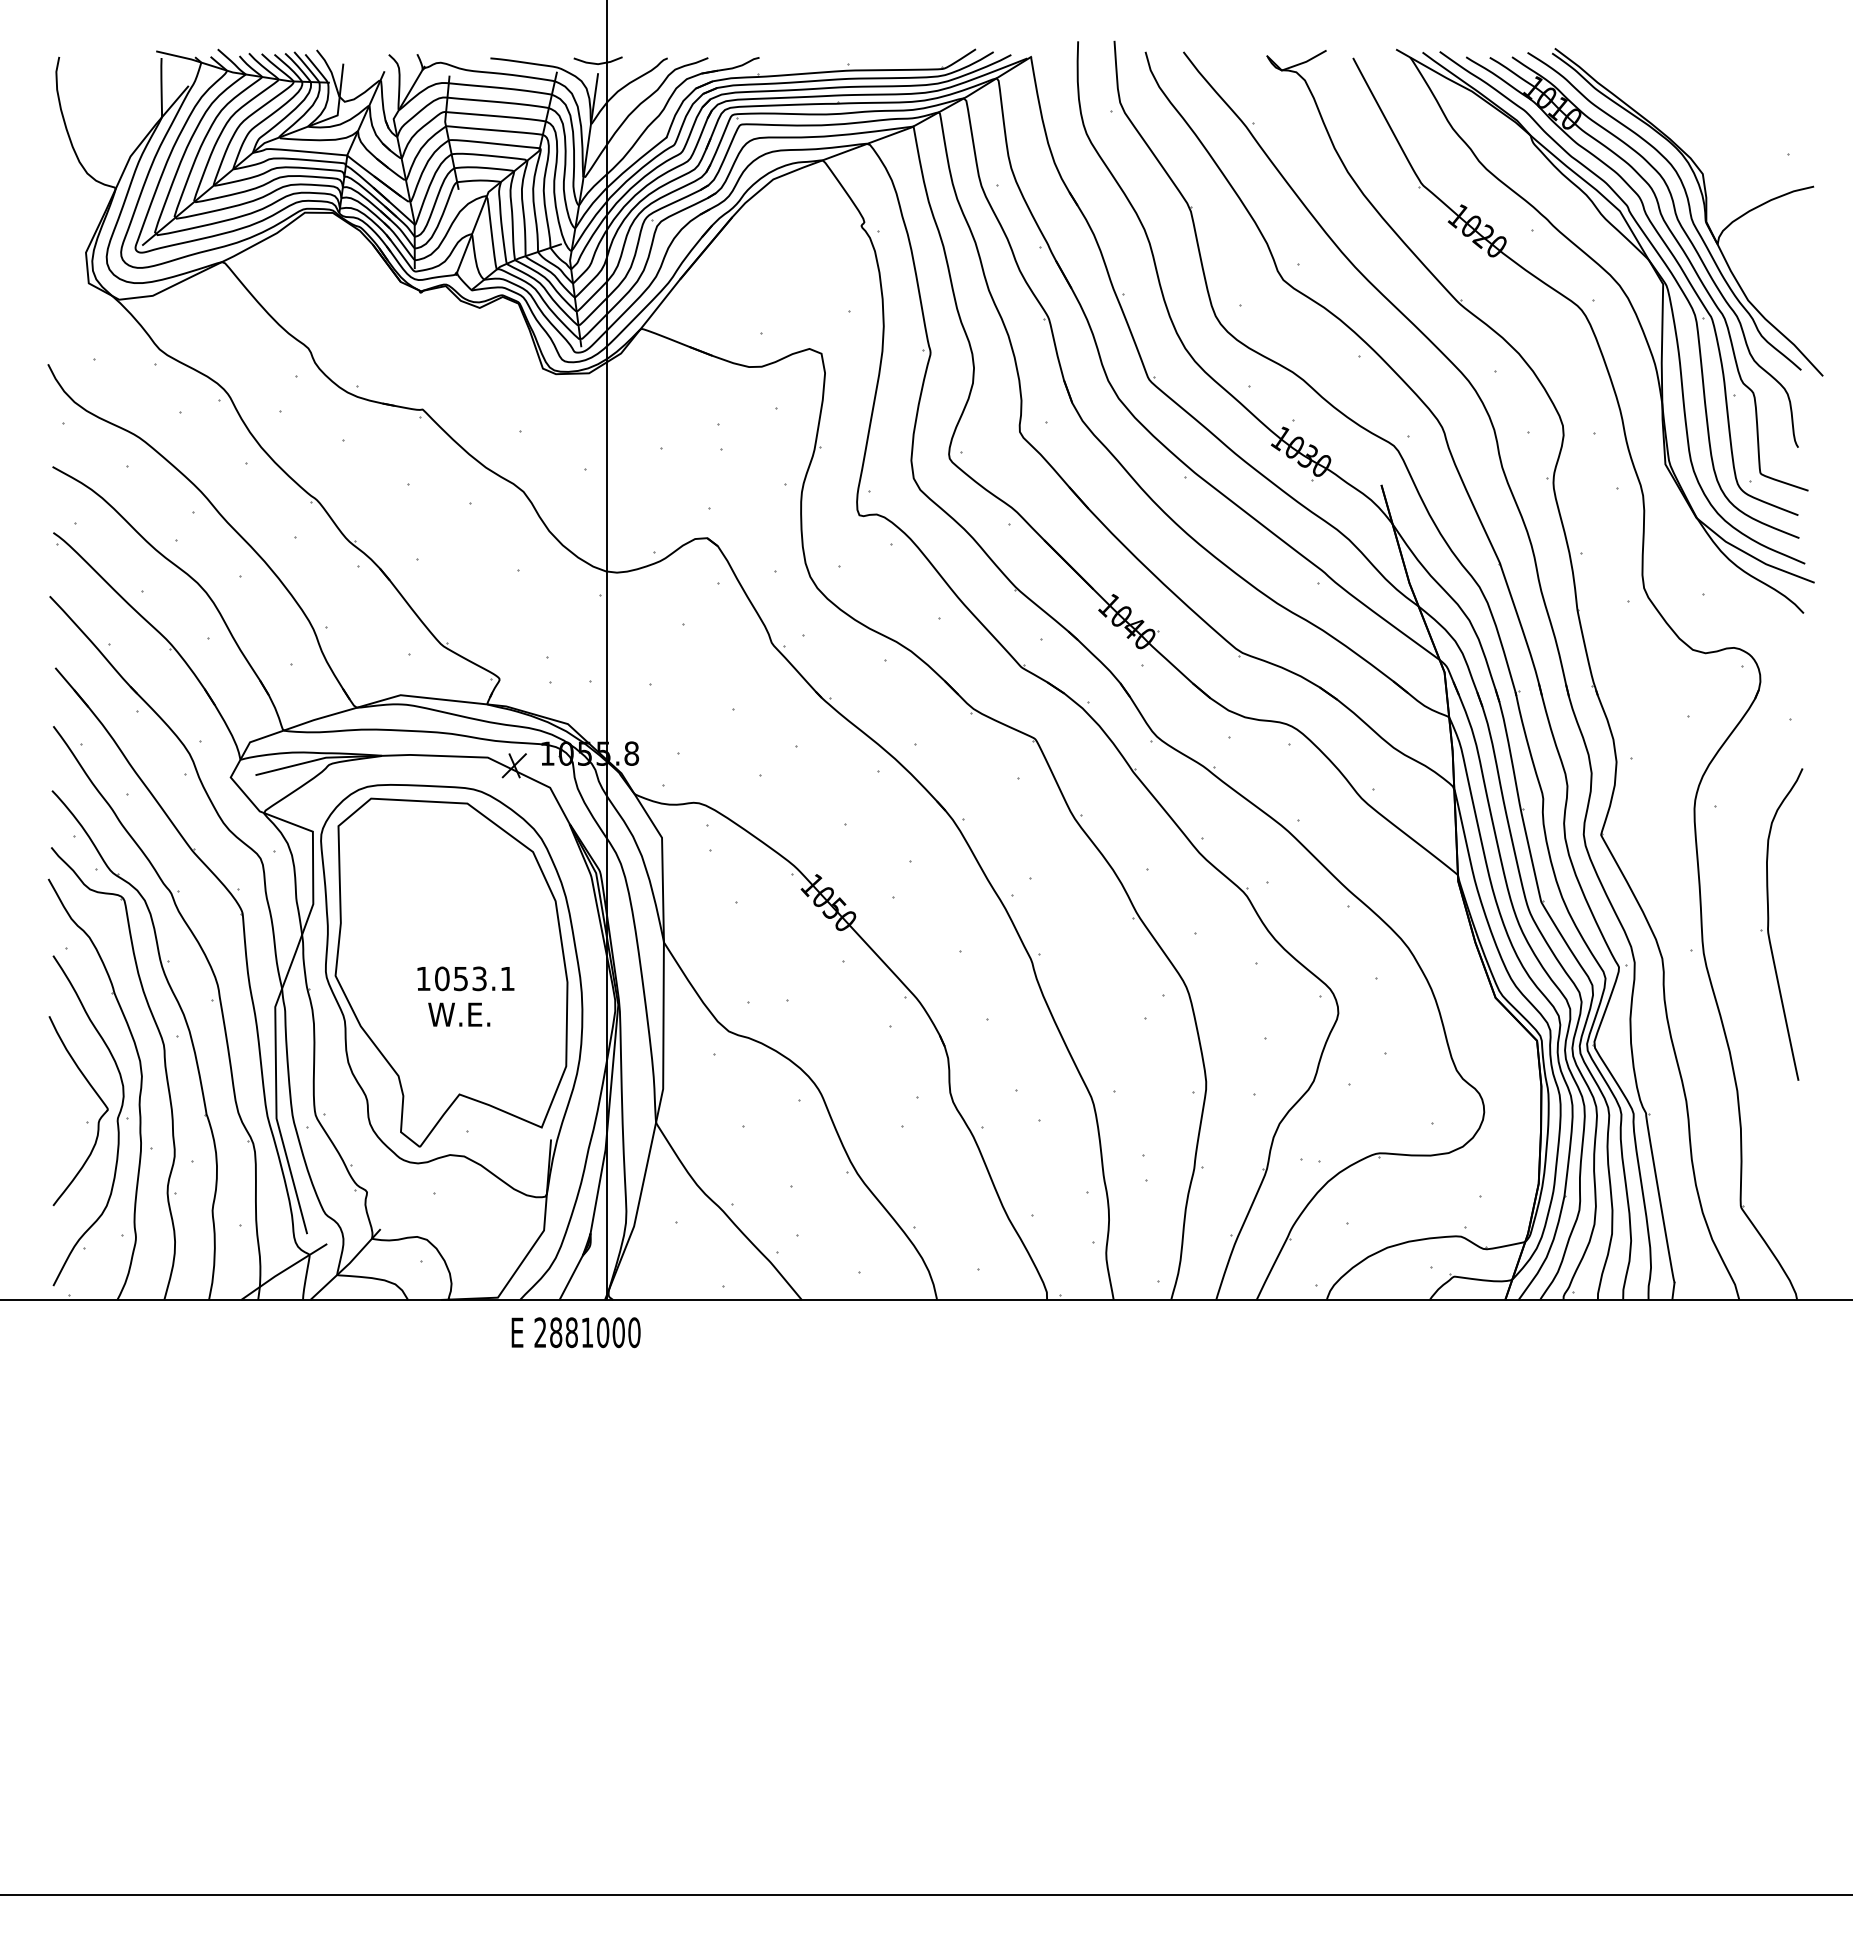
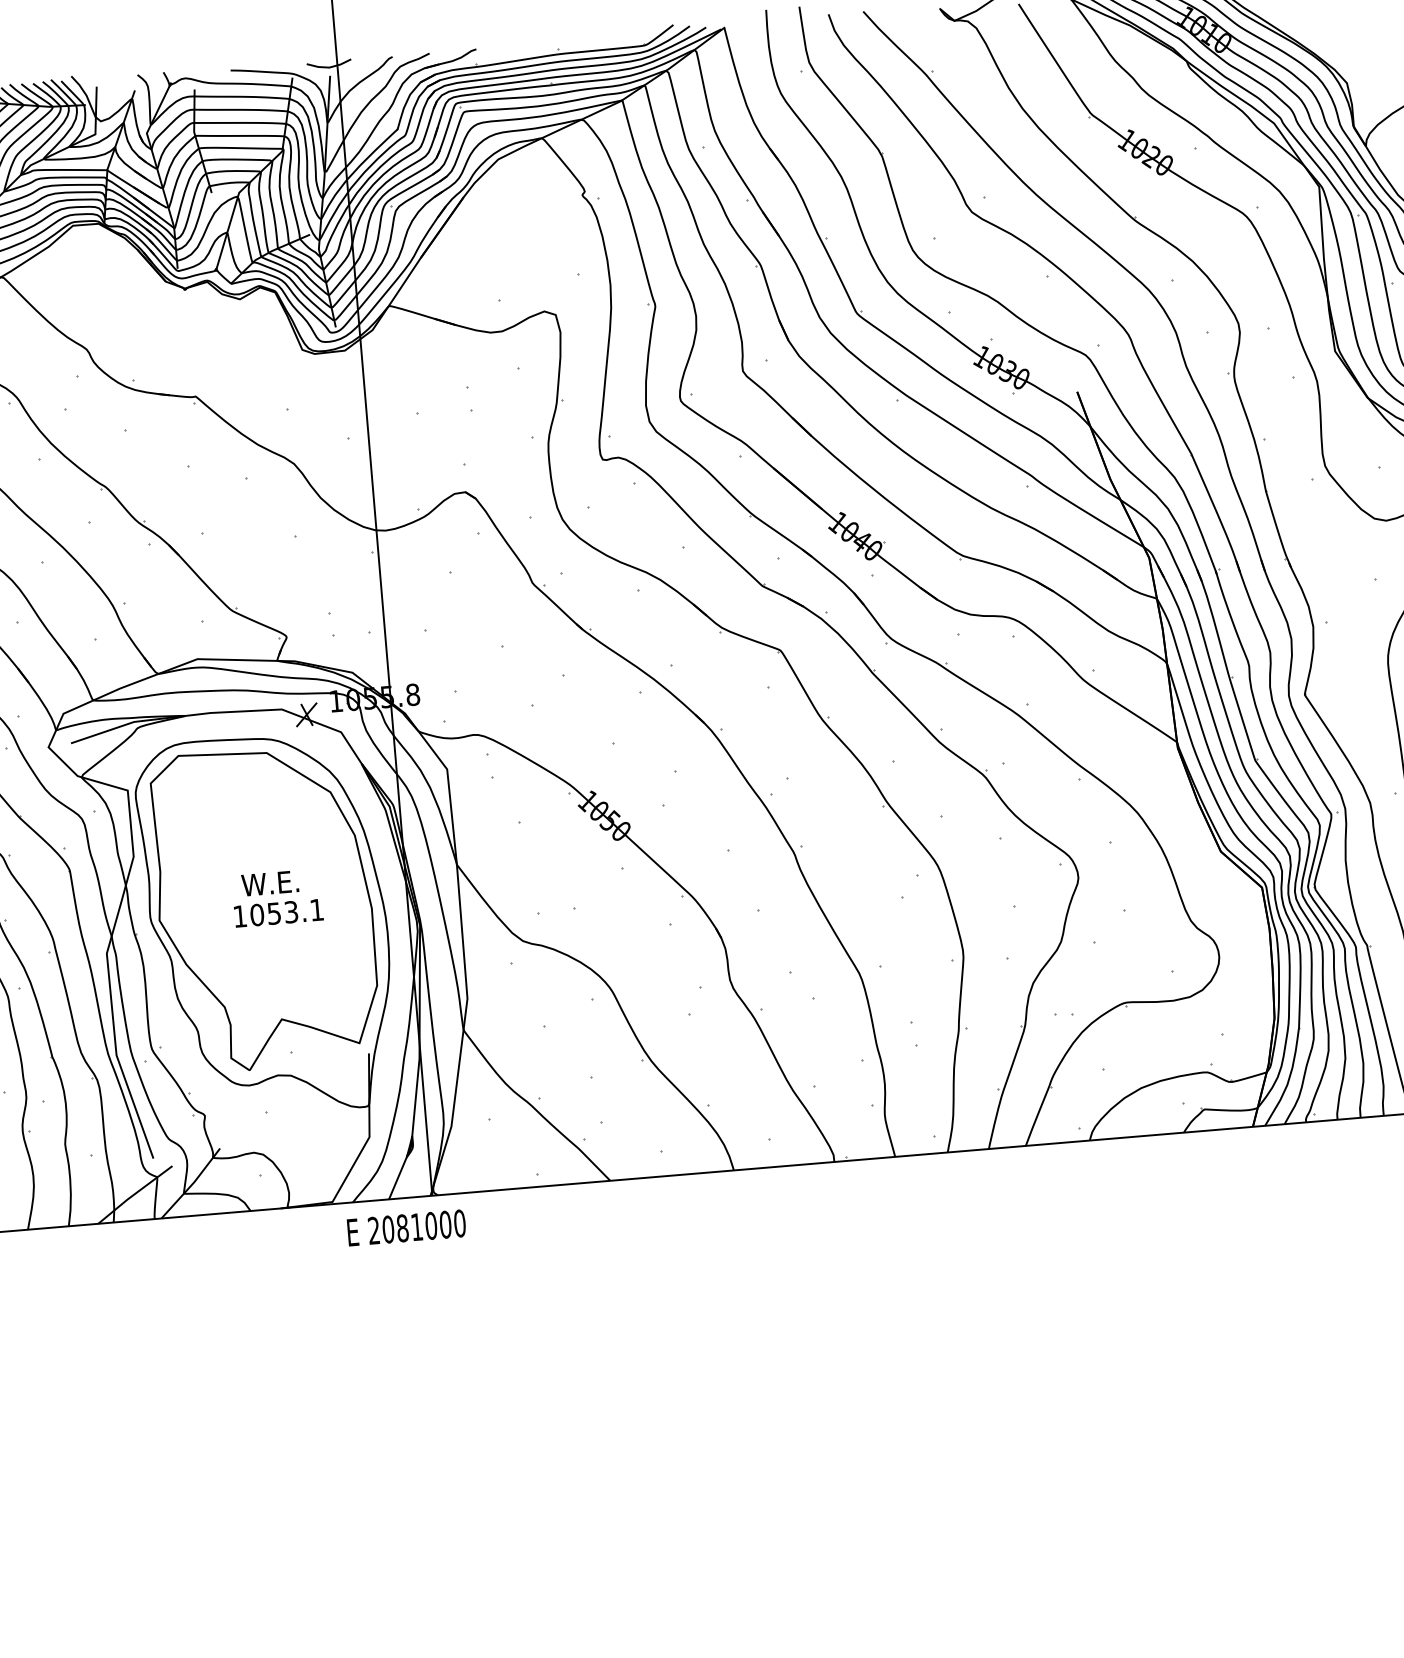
text: (459, 1014) -> (270, 883), moved
text: (556, 1332) -> (388, 1229), 2881000 -> 2081000

